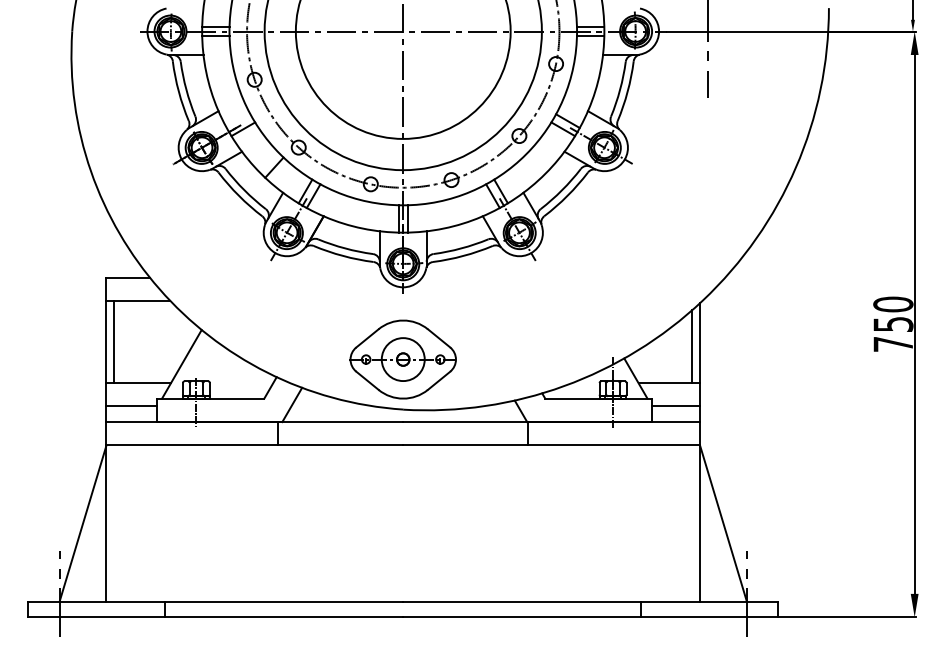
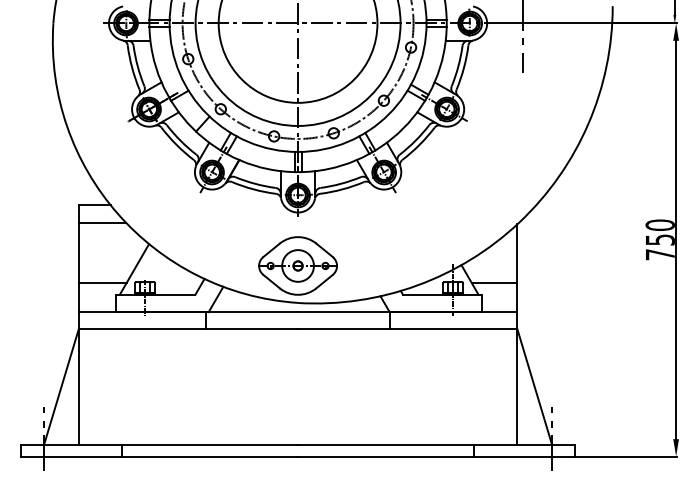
line: (114, 342) -> (84, 253), removed
line: (692, 346) -> (511, 256), removed
line: (131, 406) -> (97, 300), removed
line: (676, 406) -> (500, 300), removed

